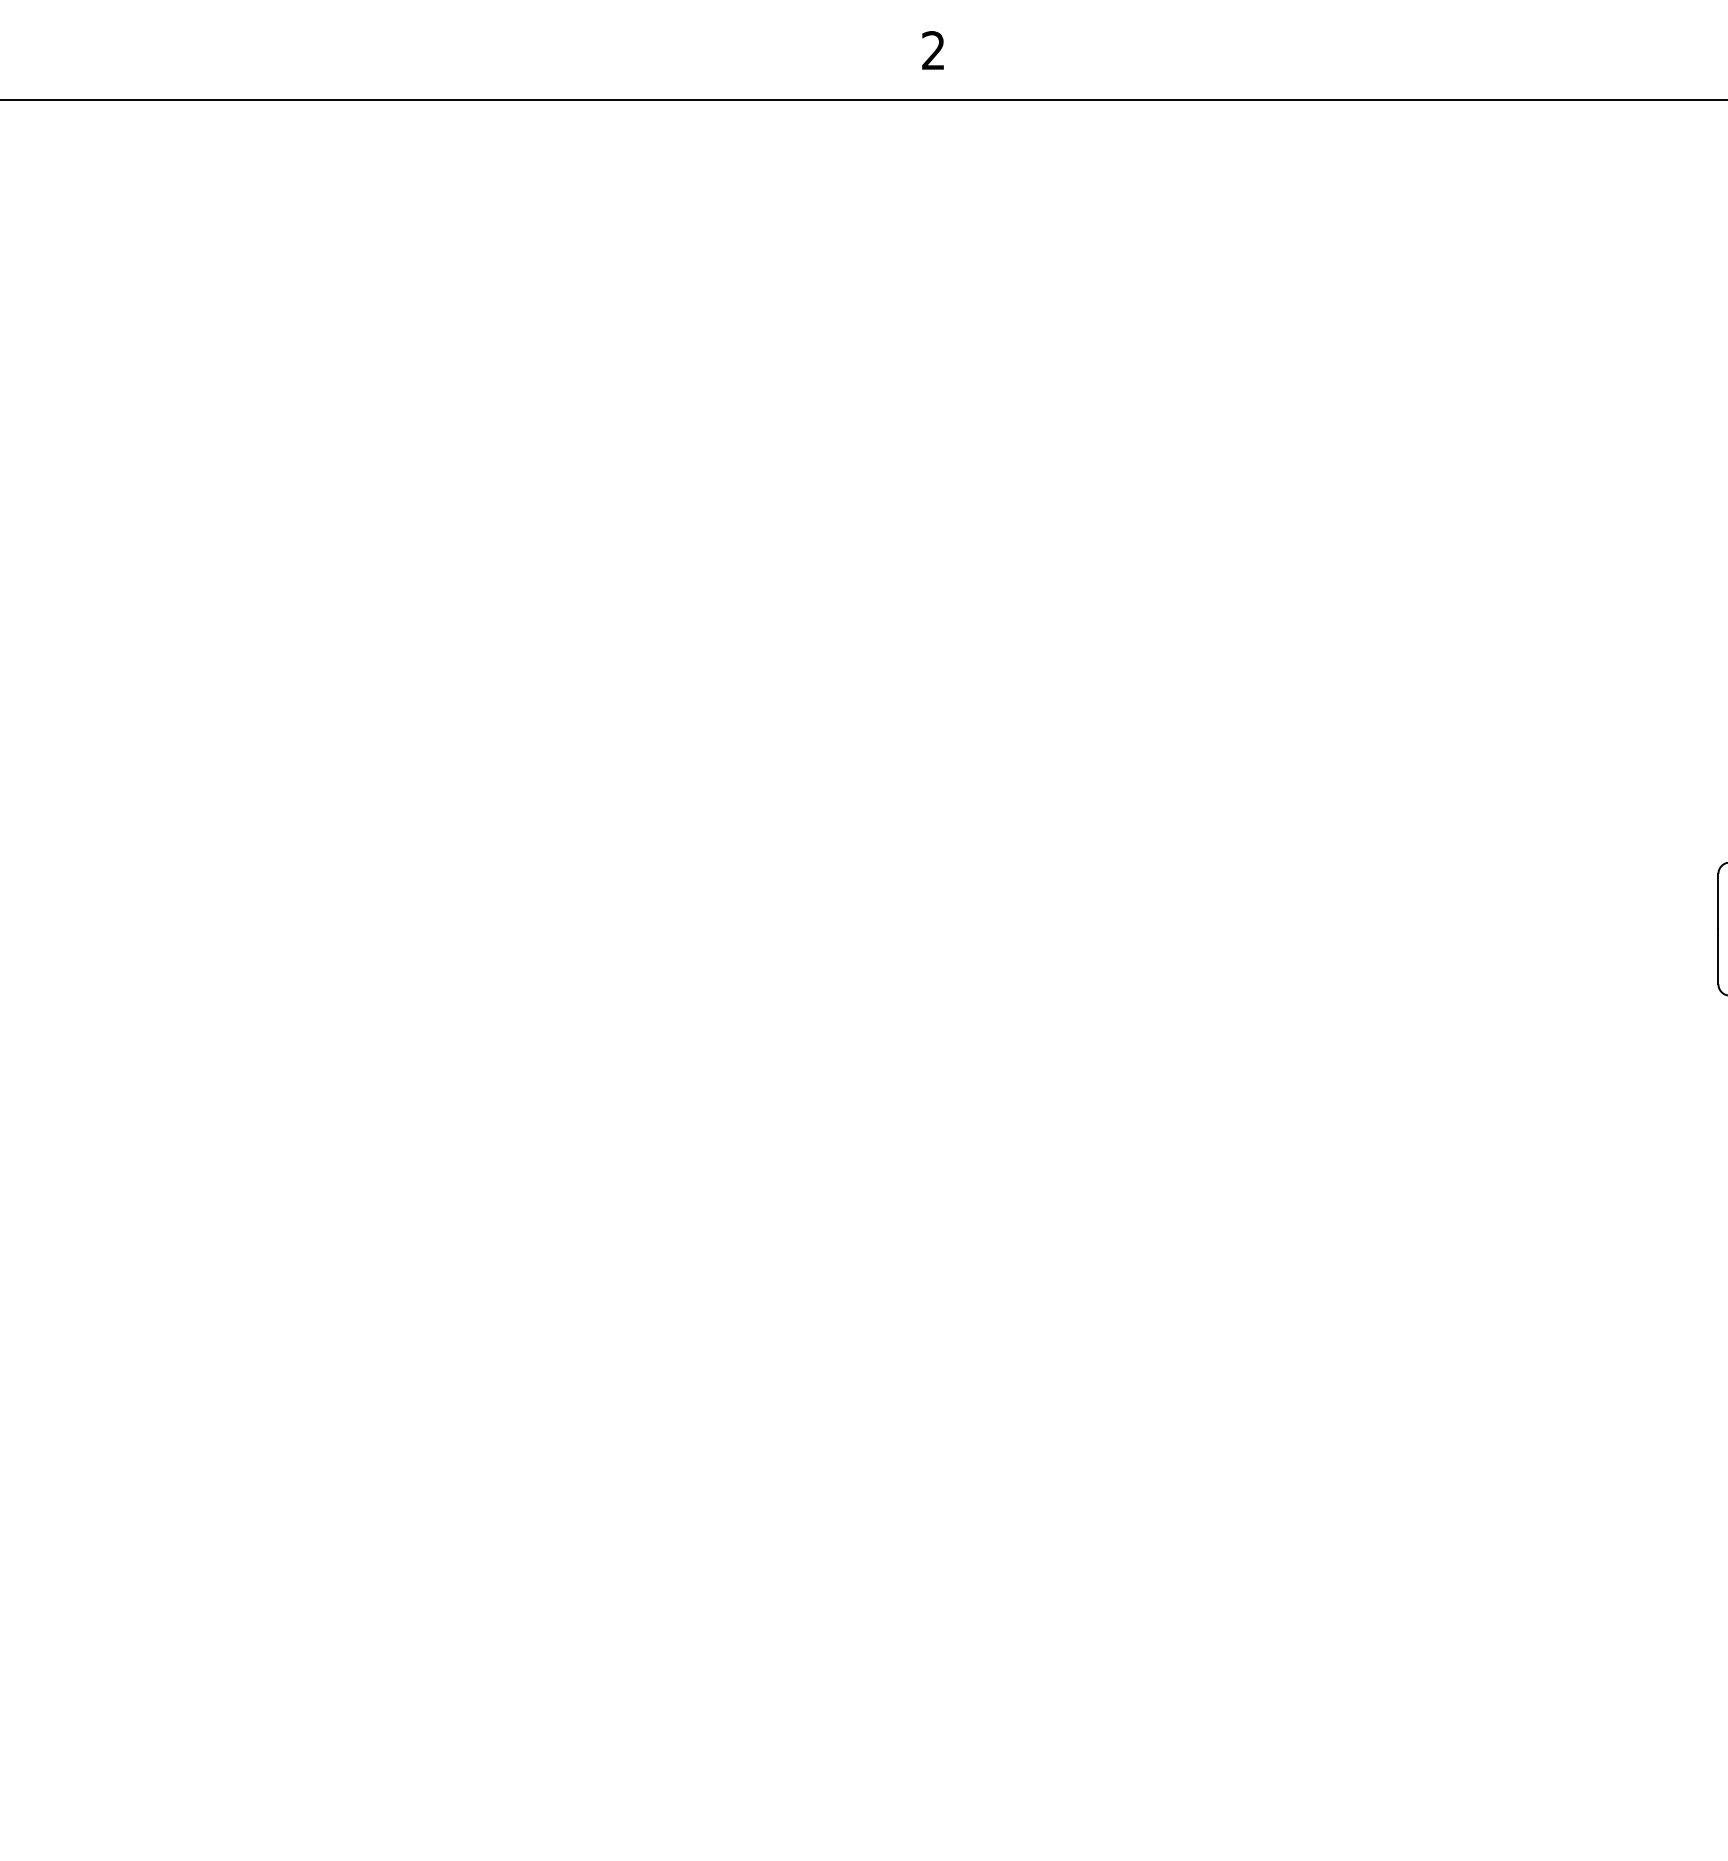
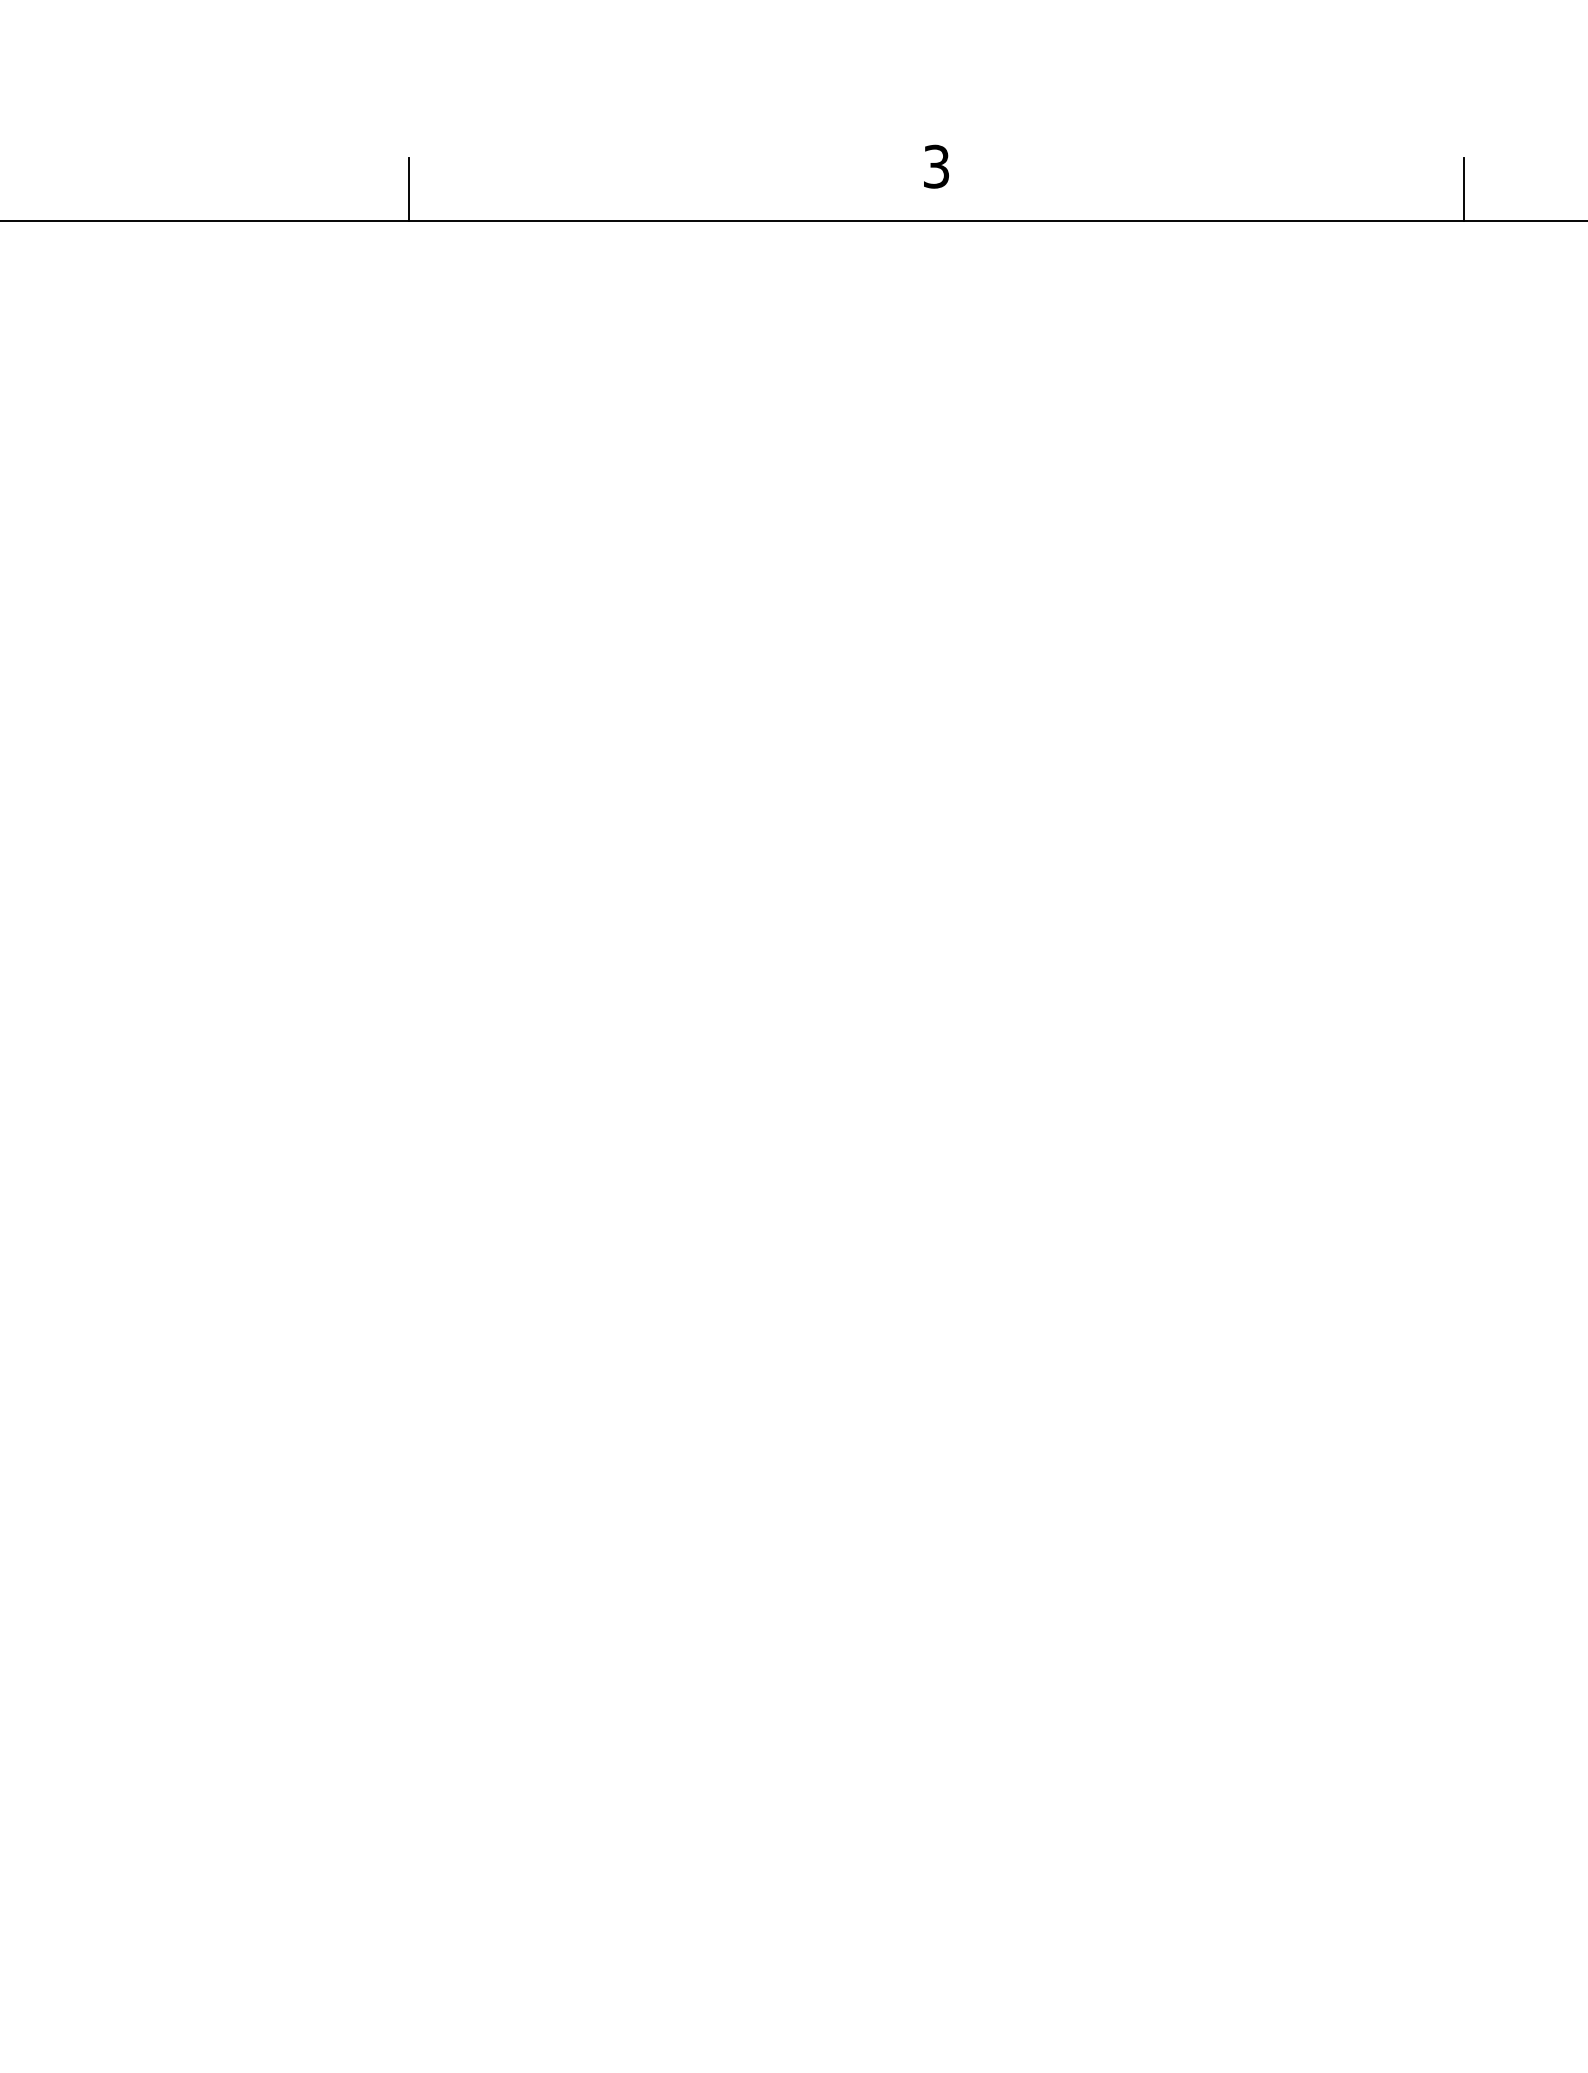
text: (933, 50) -> (936, 166), 2 -> 3
line: (460, 70) -> (408, 188), added
line: (1406, 70) -> (1464, 188), added

